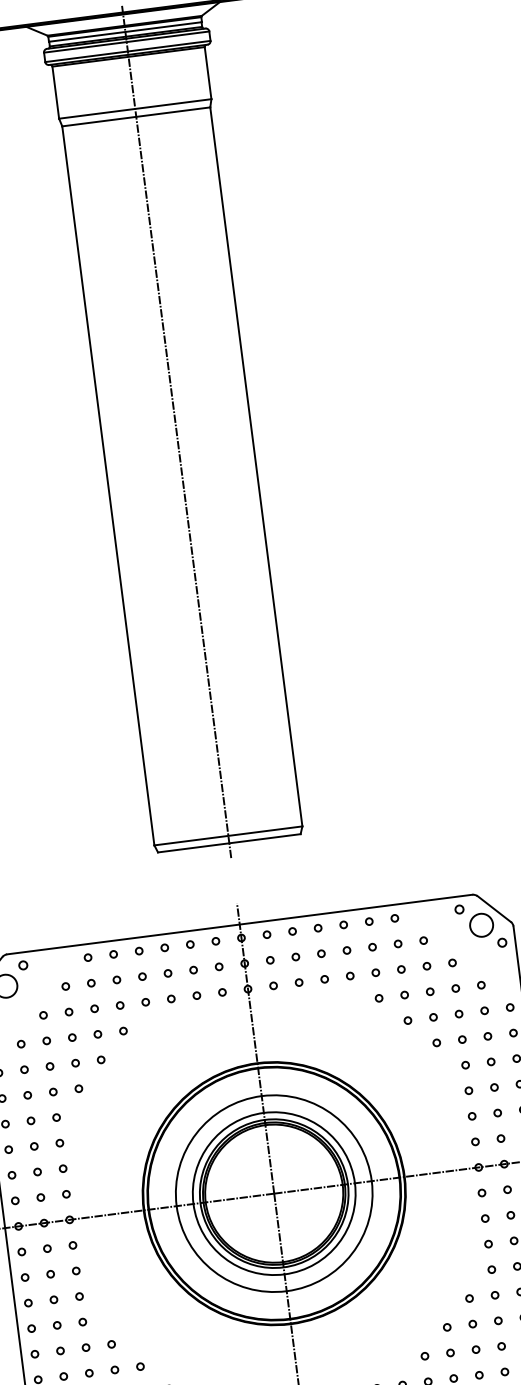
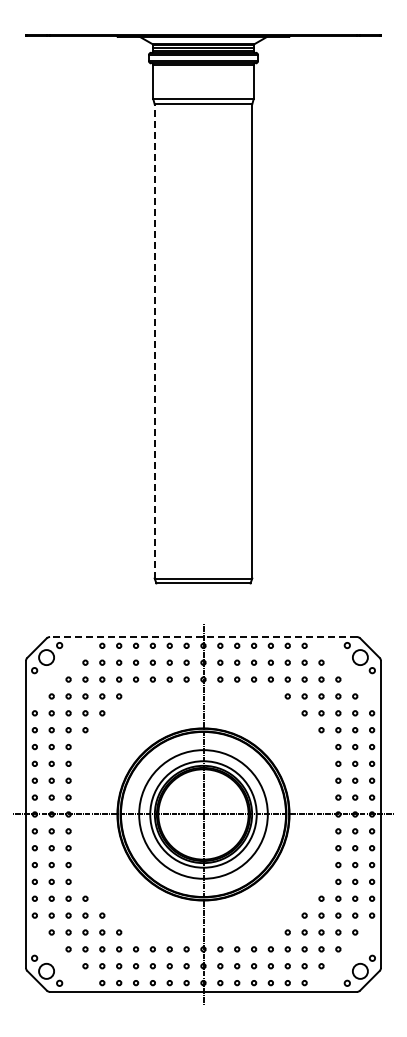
line: (176, 432) -> (203, 312), removed
line: (107, 484) -> (154, 340), solid -> dashed
line: (239, 925) -> (203, 637), solid -> dashed

